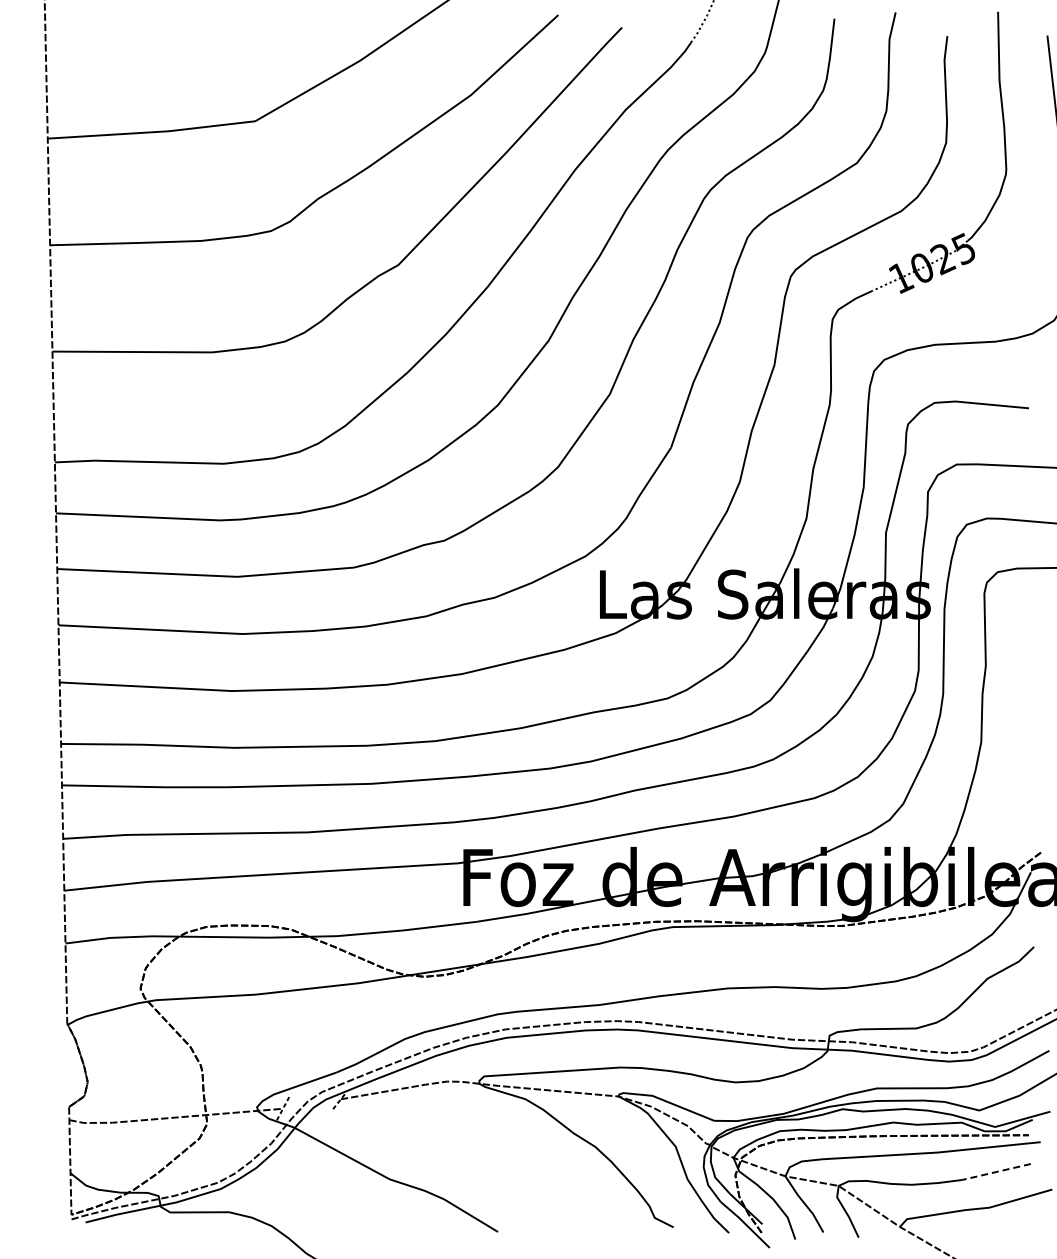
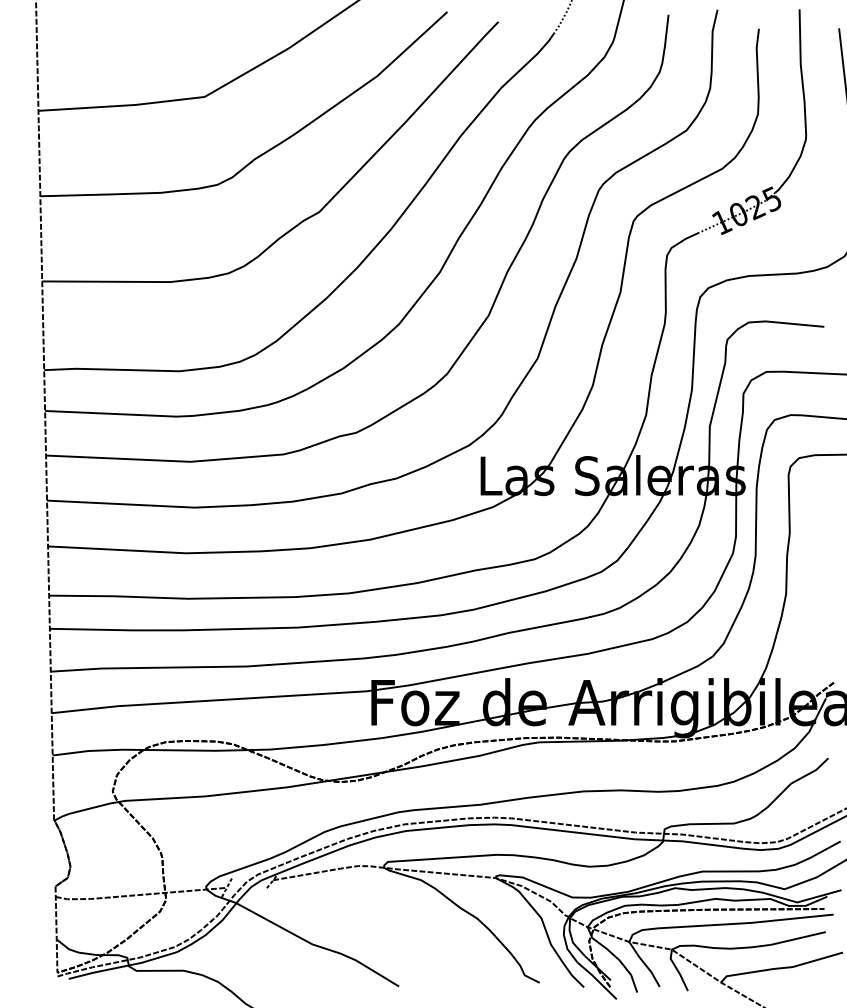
line: (996, 1172) -> (798, 938), dashed -> solid

